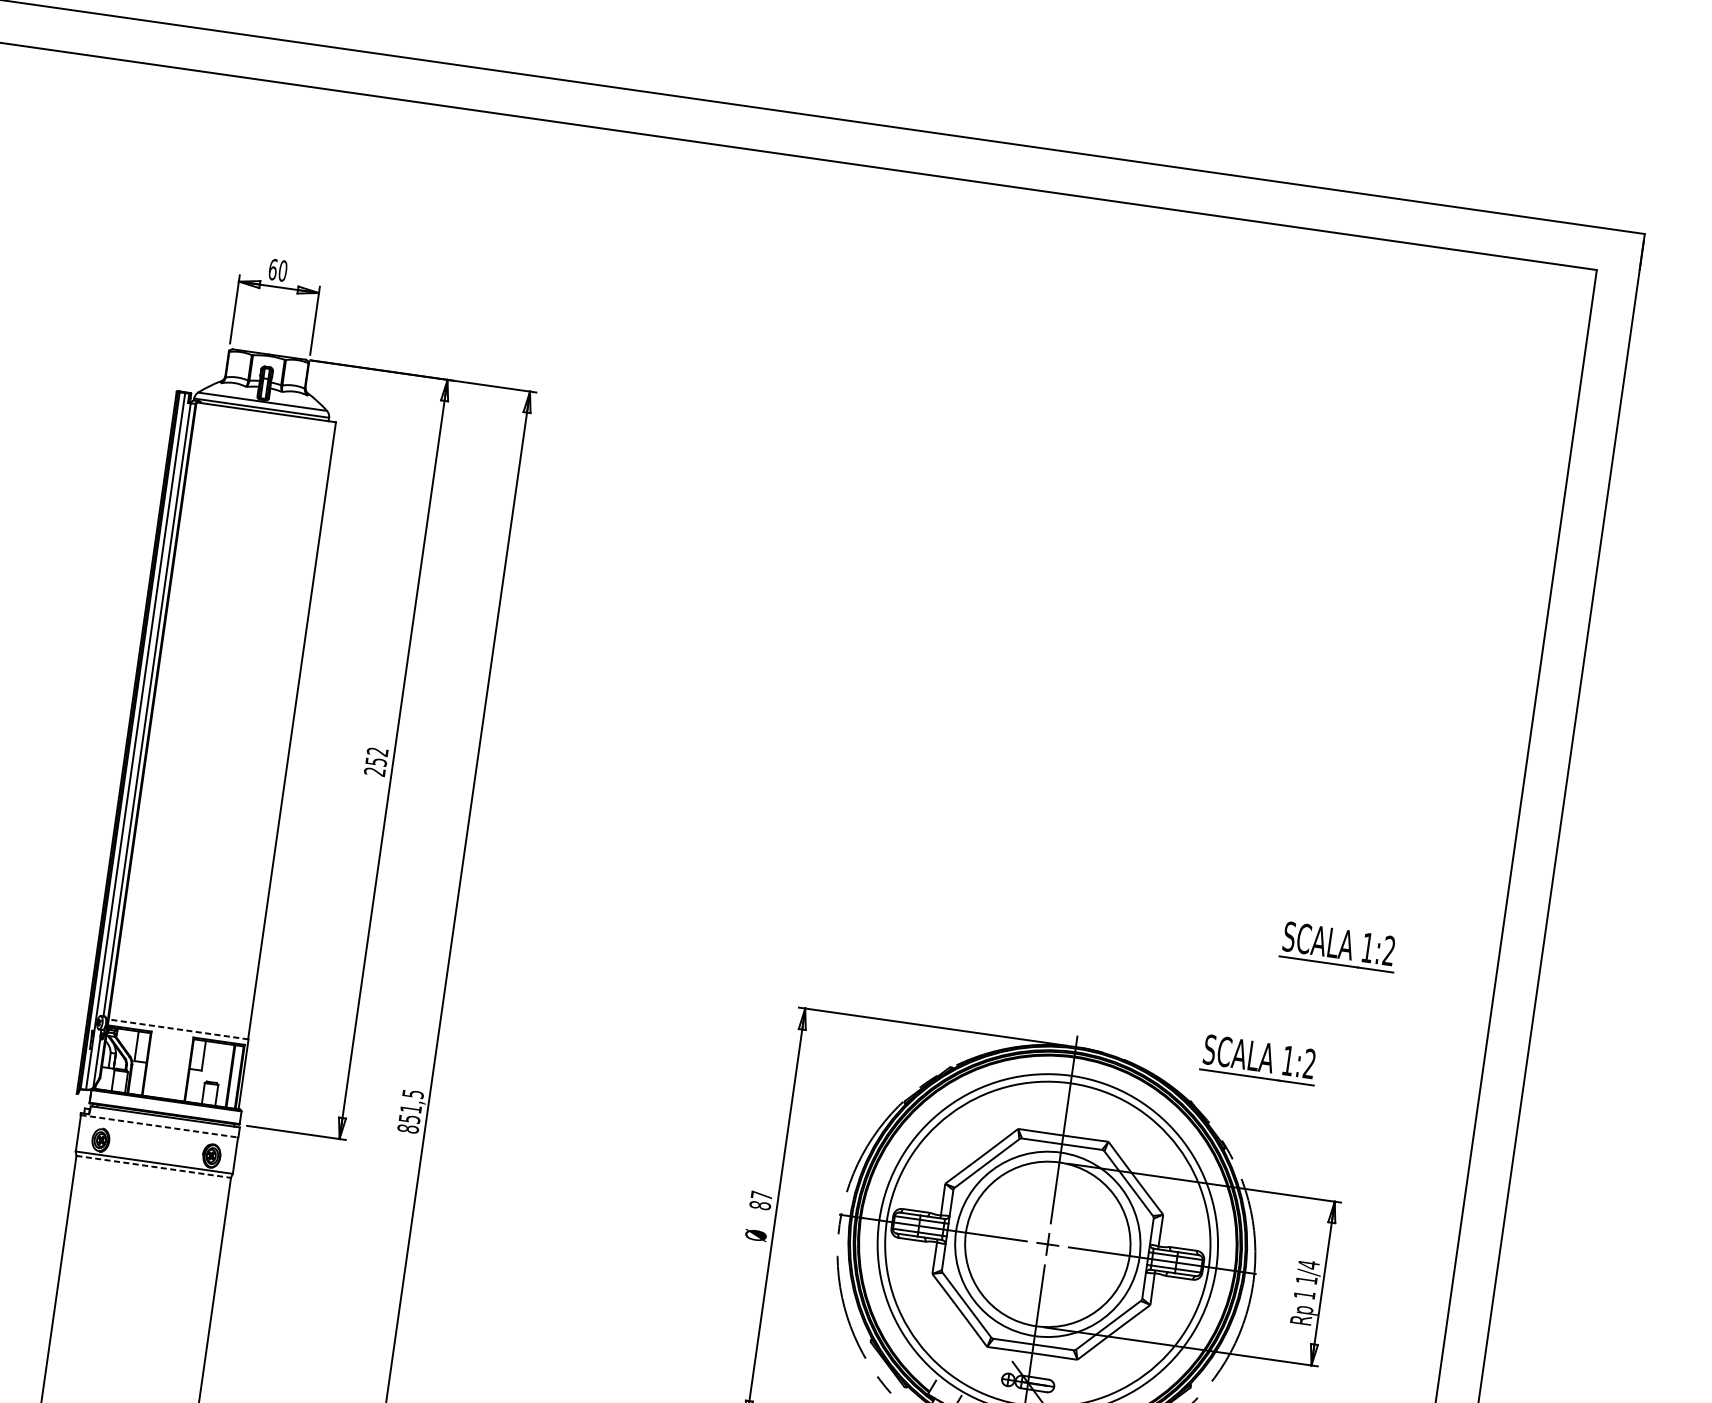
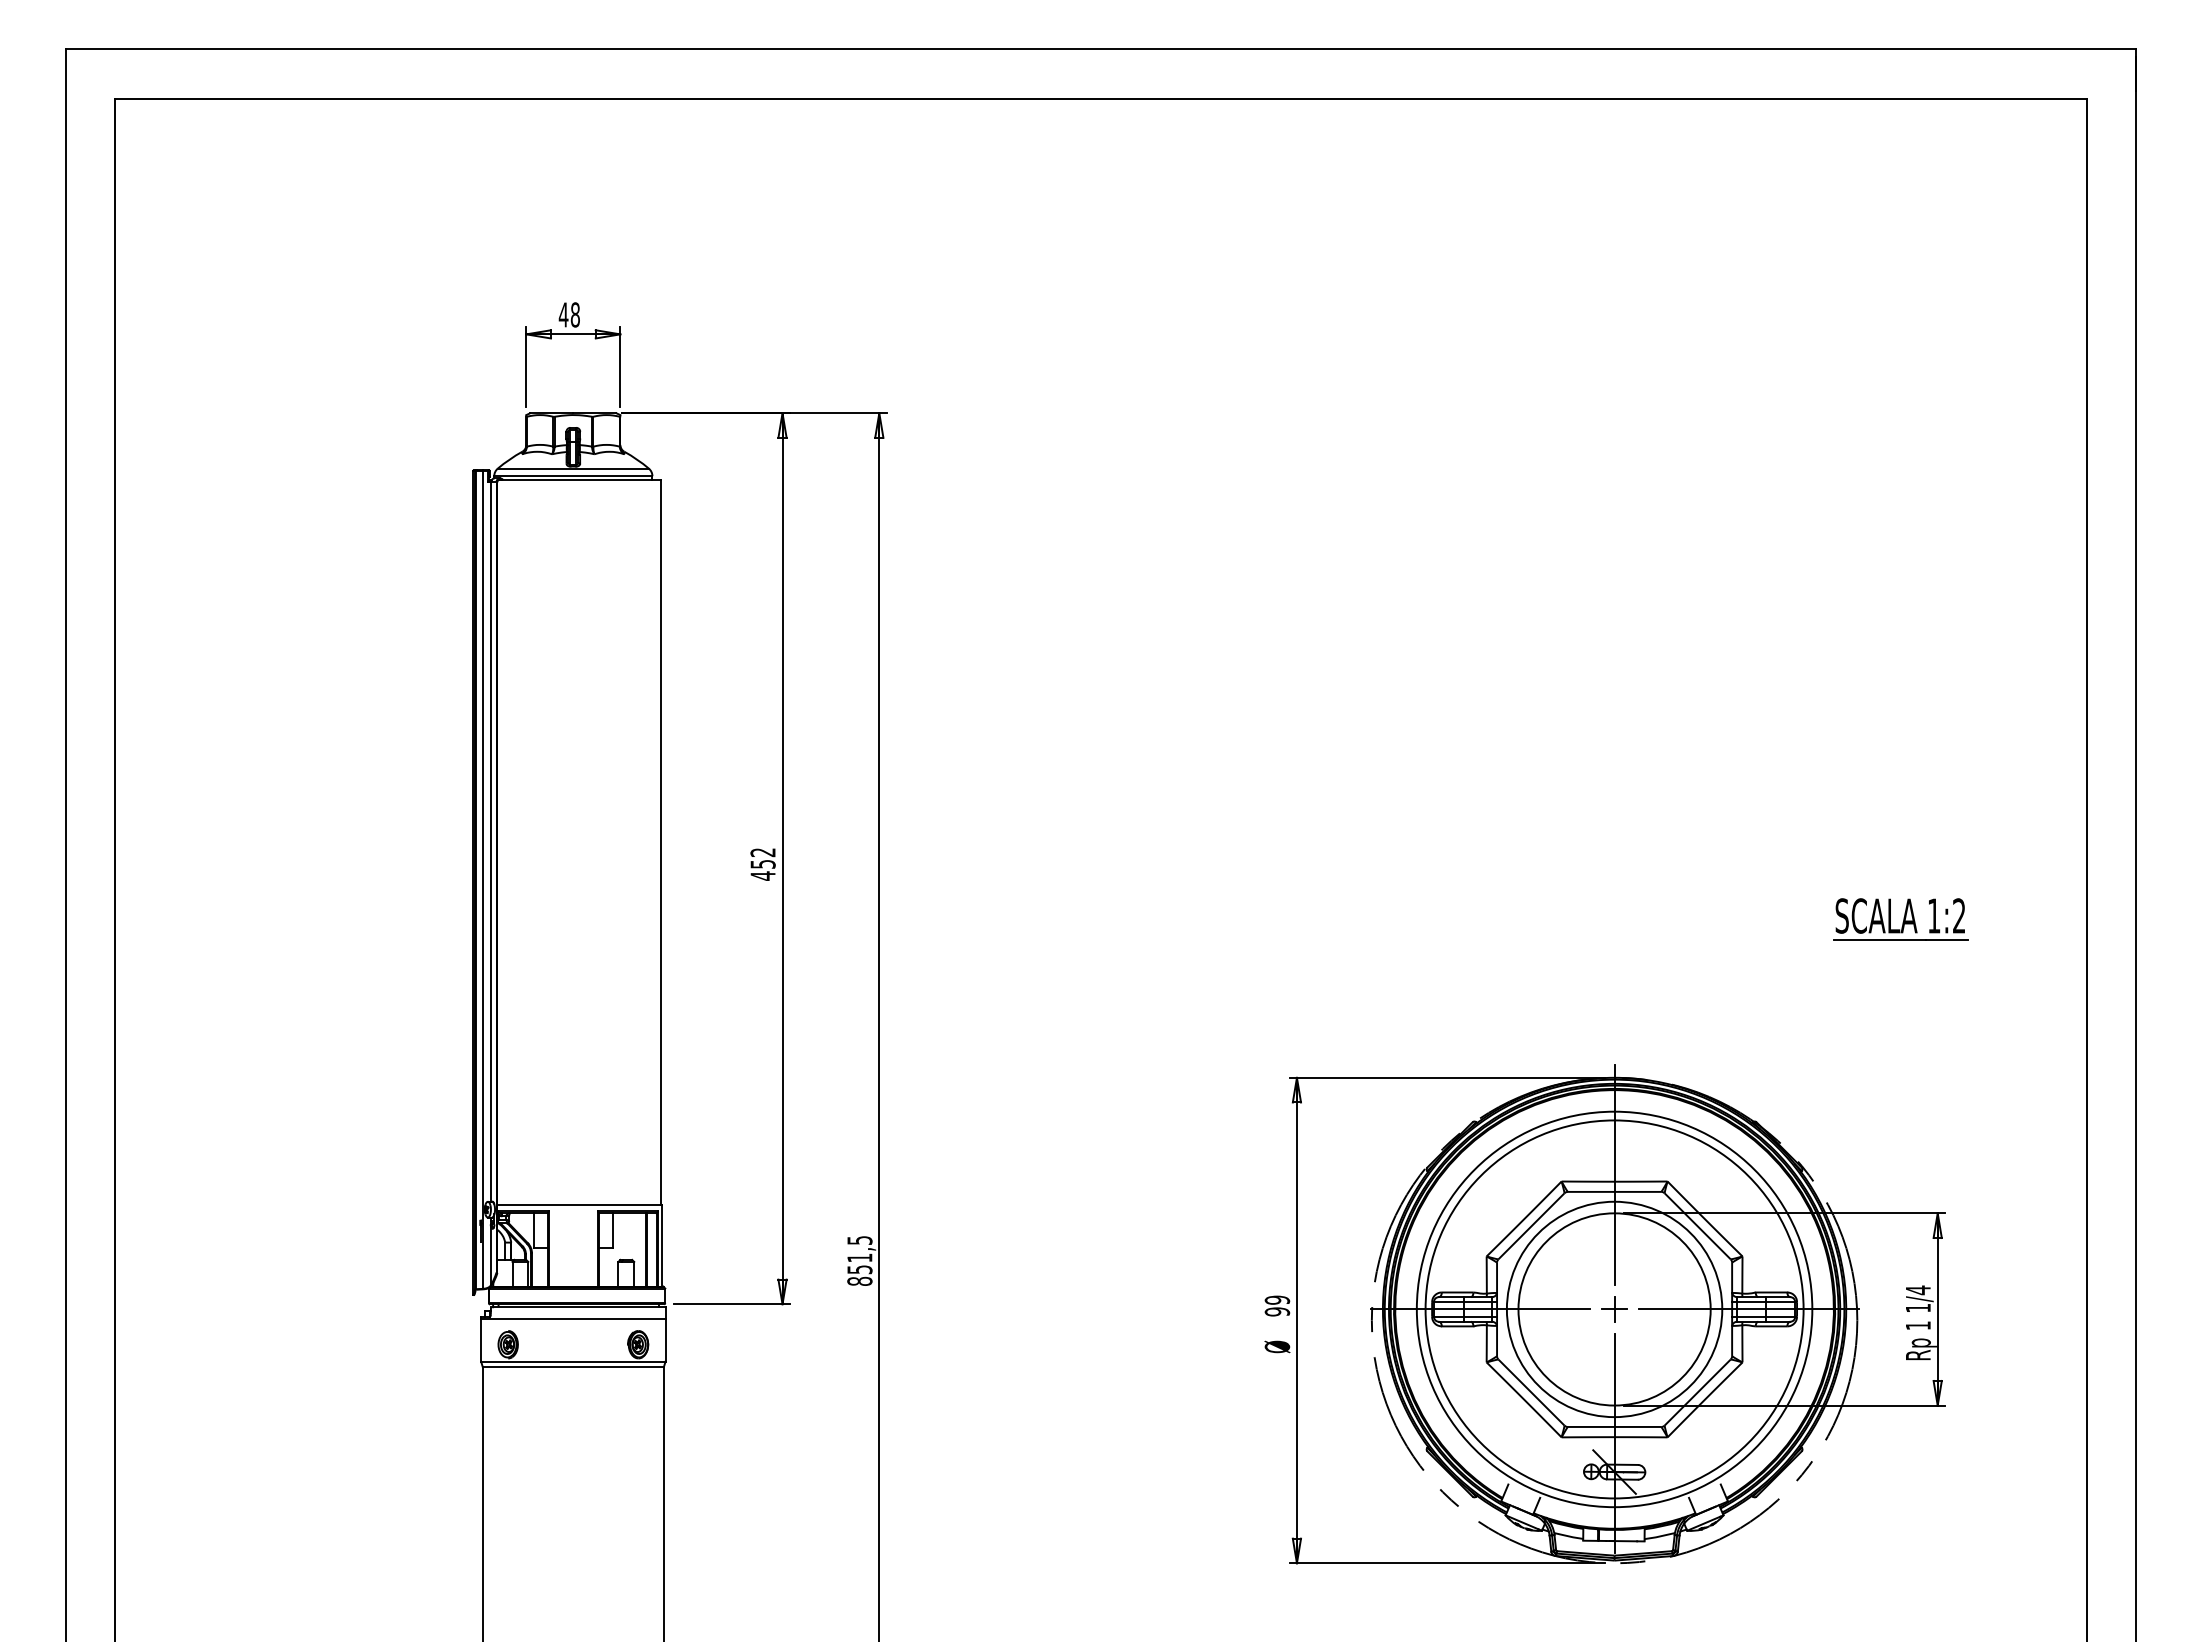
text: (277, 269) -> (568, 314), 60 -> 48
text: (374, 771) -> (762, 875), 252 -> 452
line: (178, 1029) -> (579, 1204), dashed -> solid
part: (1259, 1059) -> (1827, 1062), removed
line: (159, 1126) -> (573, 1319), dashed -> solid
line: (153, 1166) -> (573, 1366), dashed -> solid
text: (761, 1200) -> (1277, 1305), 87 -> 99

